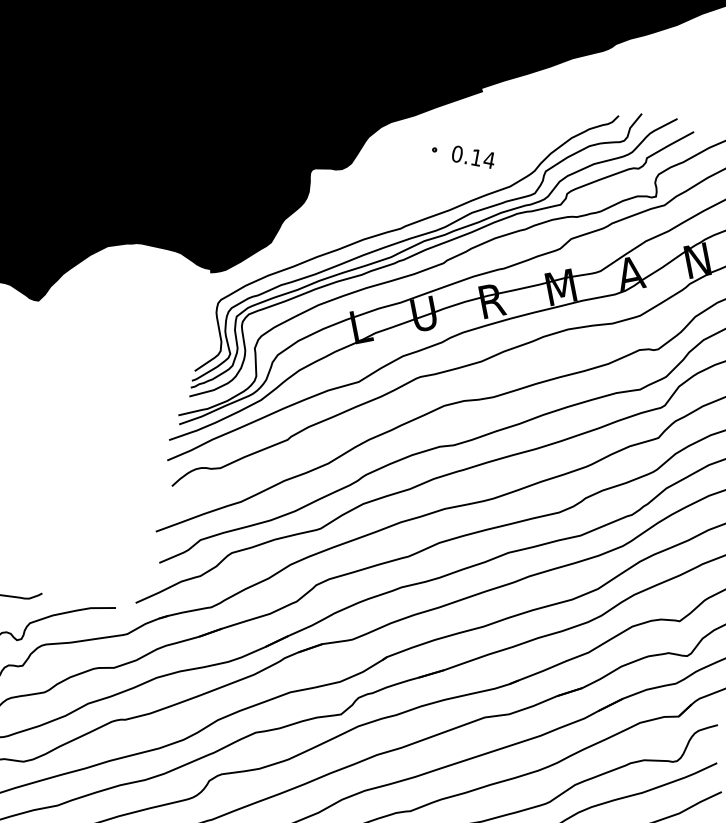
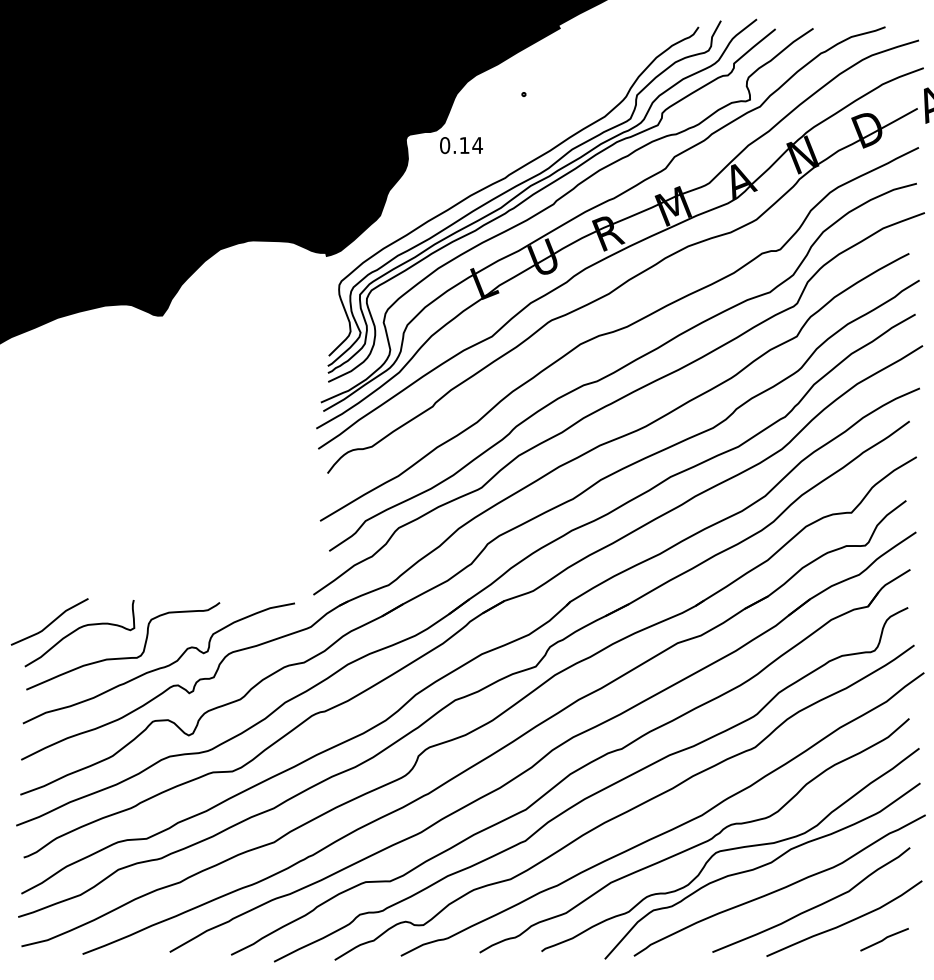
text: (473, 157) -> (461, 145), moved

